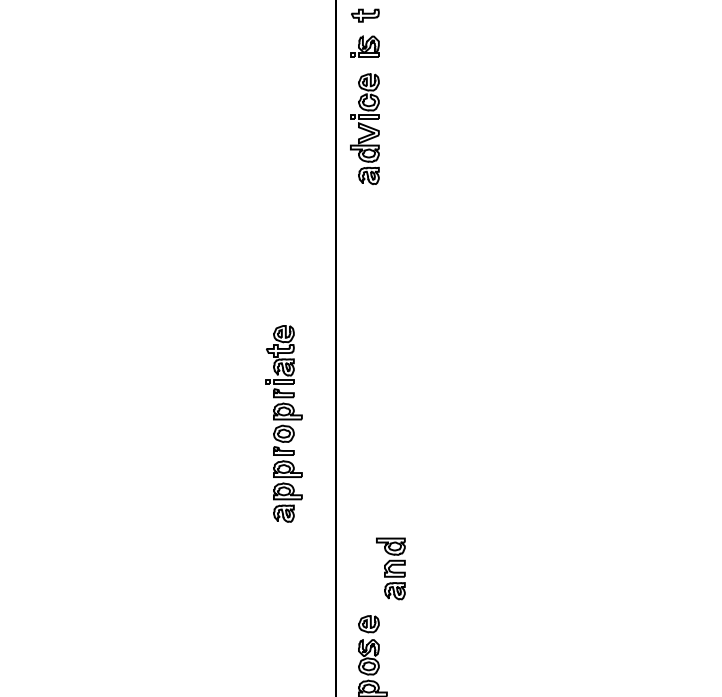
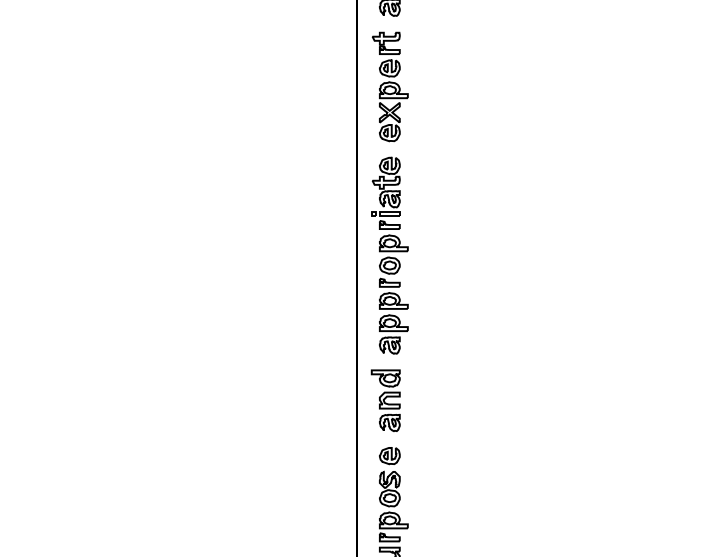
part: (369, 255) -> (390, 87), added
part: (283, 423) -> (389, 255), moved
part: (390, 568) -> (385, 400), moved

